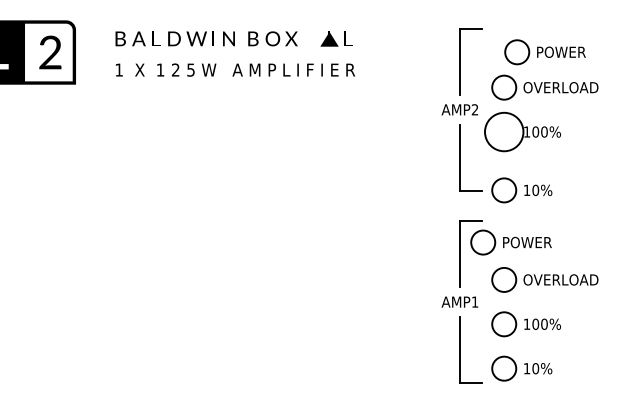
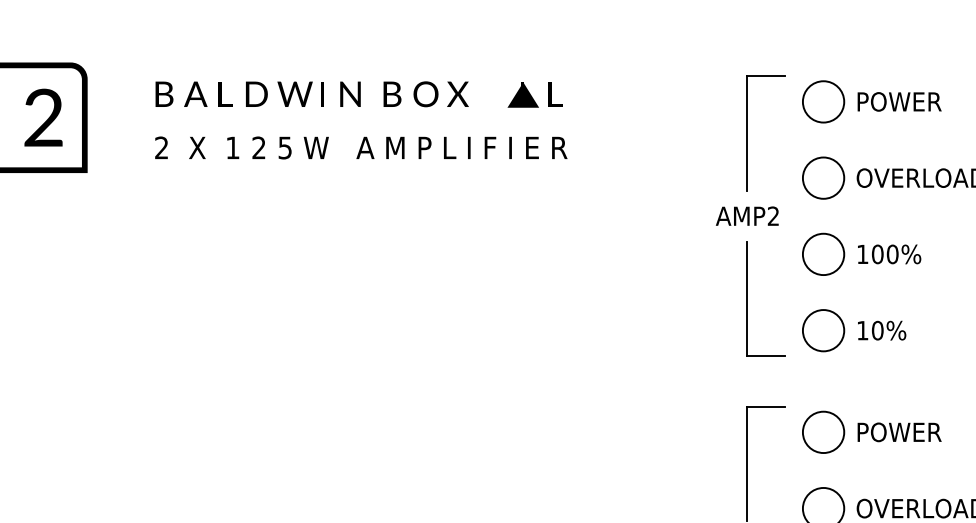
part: (544, 52) -> (870, 102), moved
text: (118, 69) -> (160, 146), 1 -> 2
circle: (504, 132) -> (824, 255), size x0.62
part: (521, 190) -> (853, 330), moved
part: (510, 242) -> (870, 432), moved

